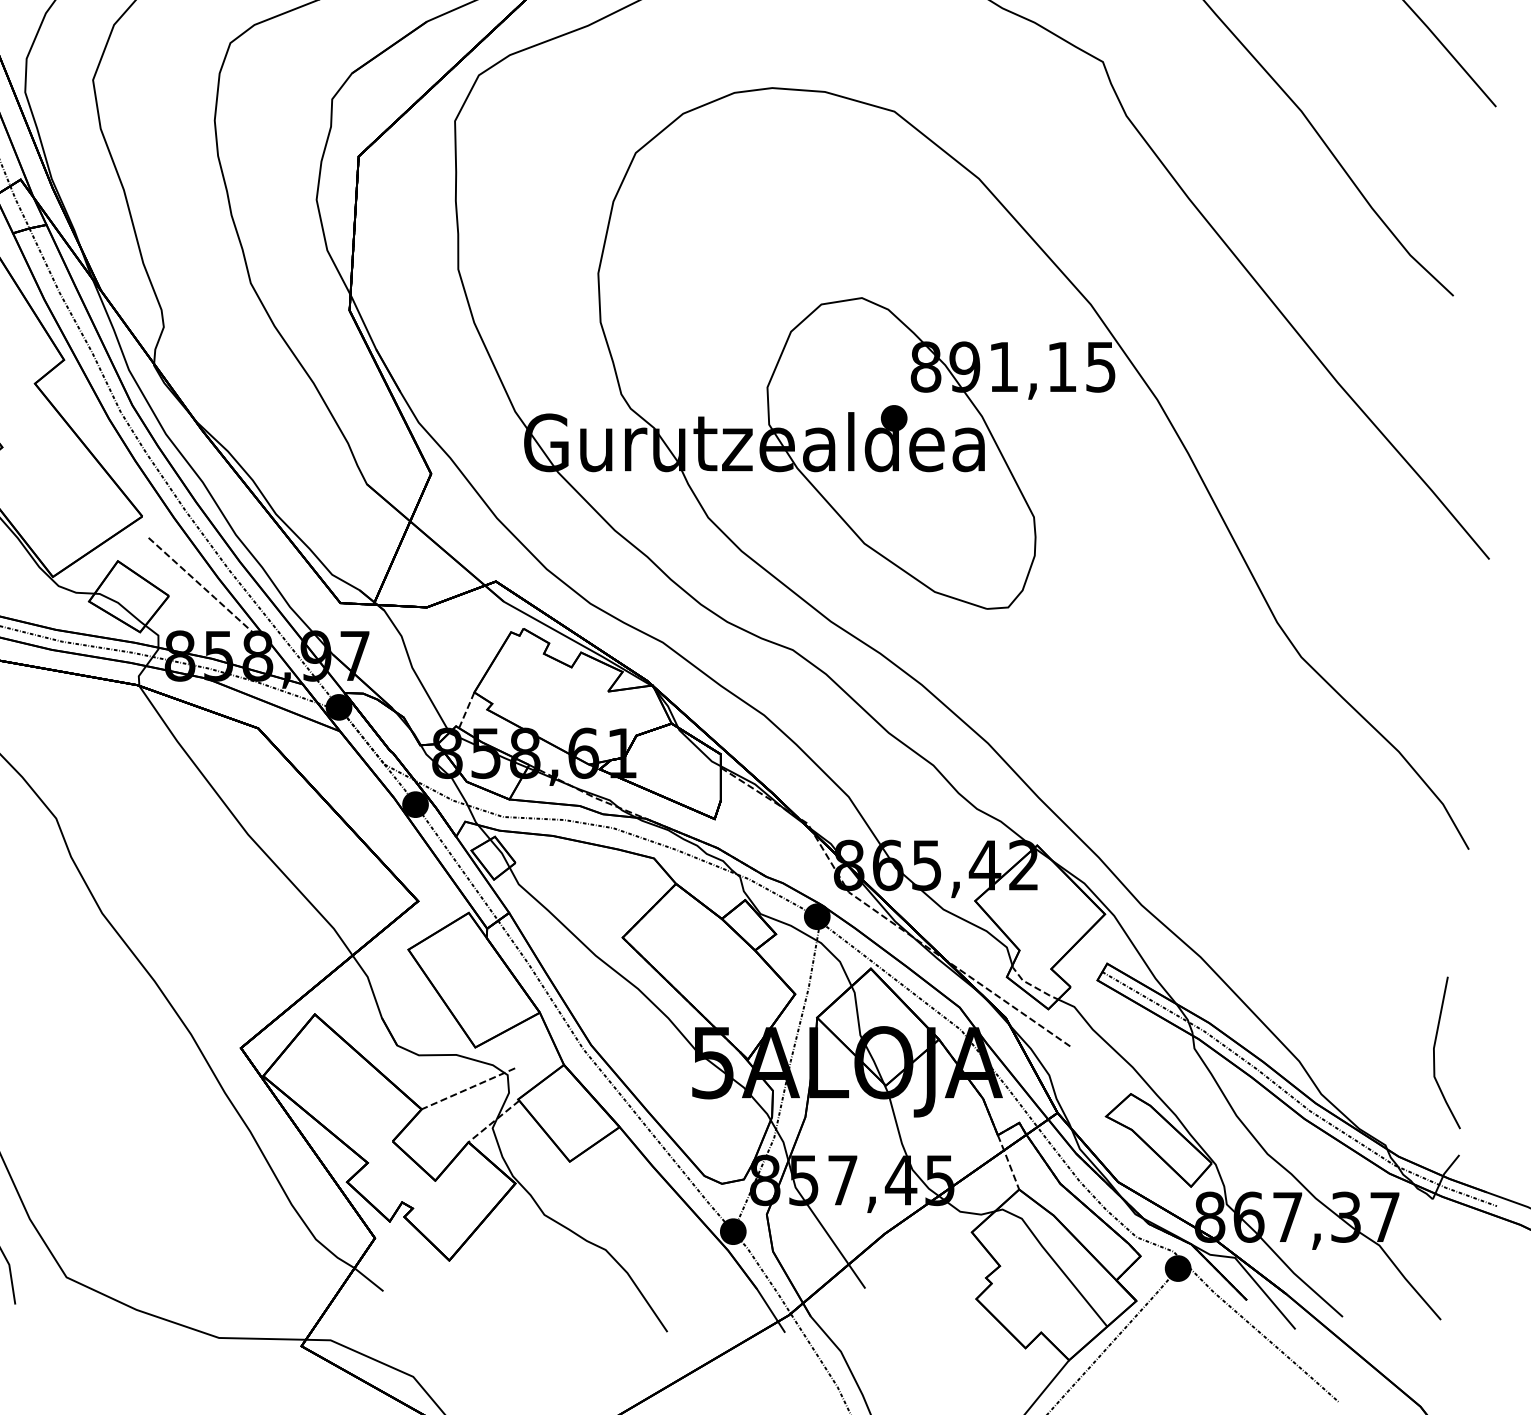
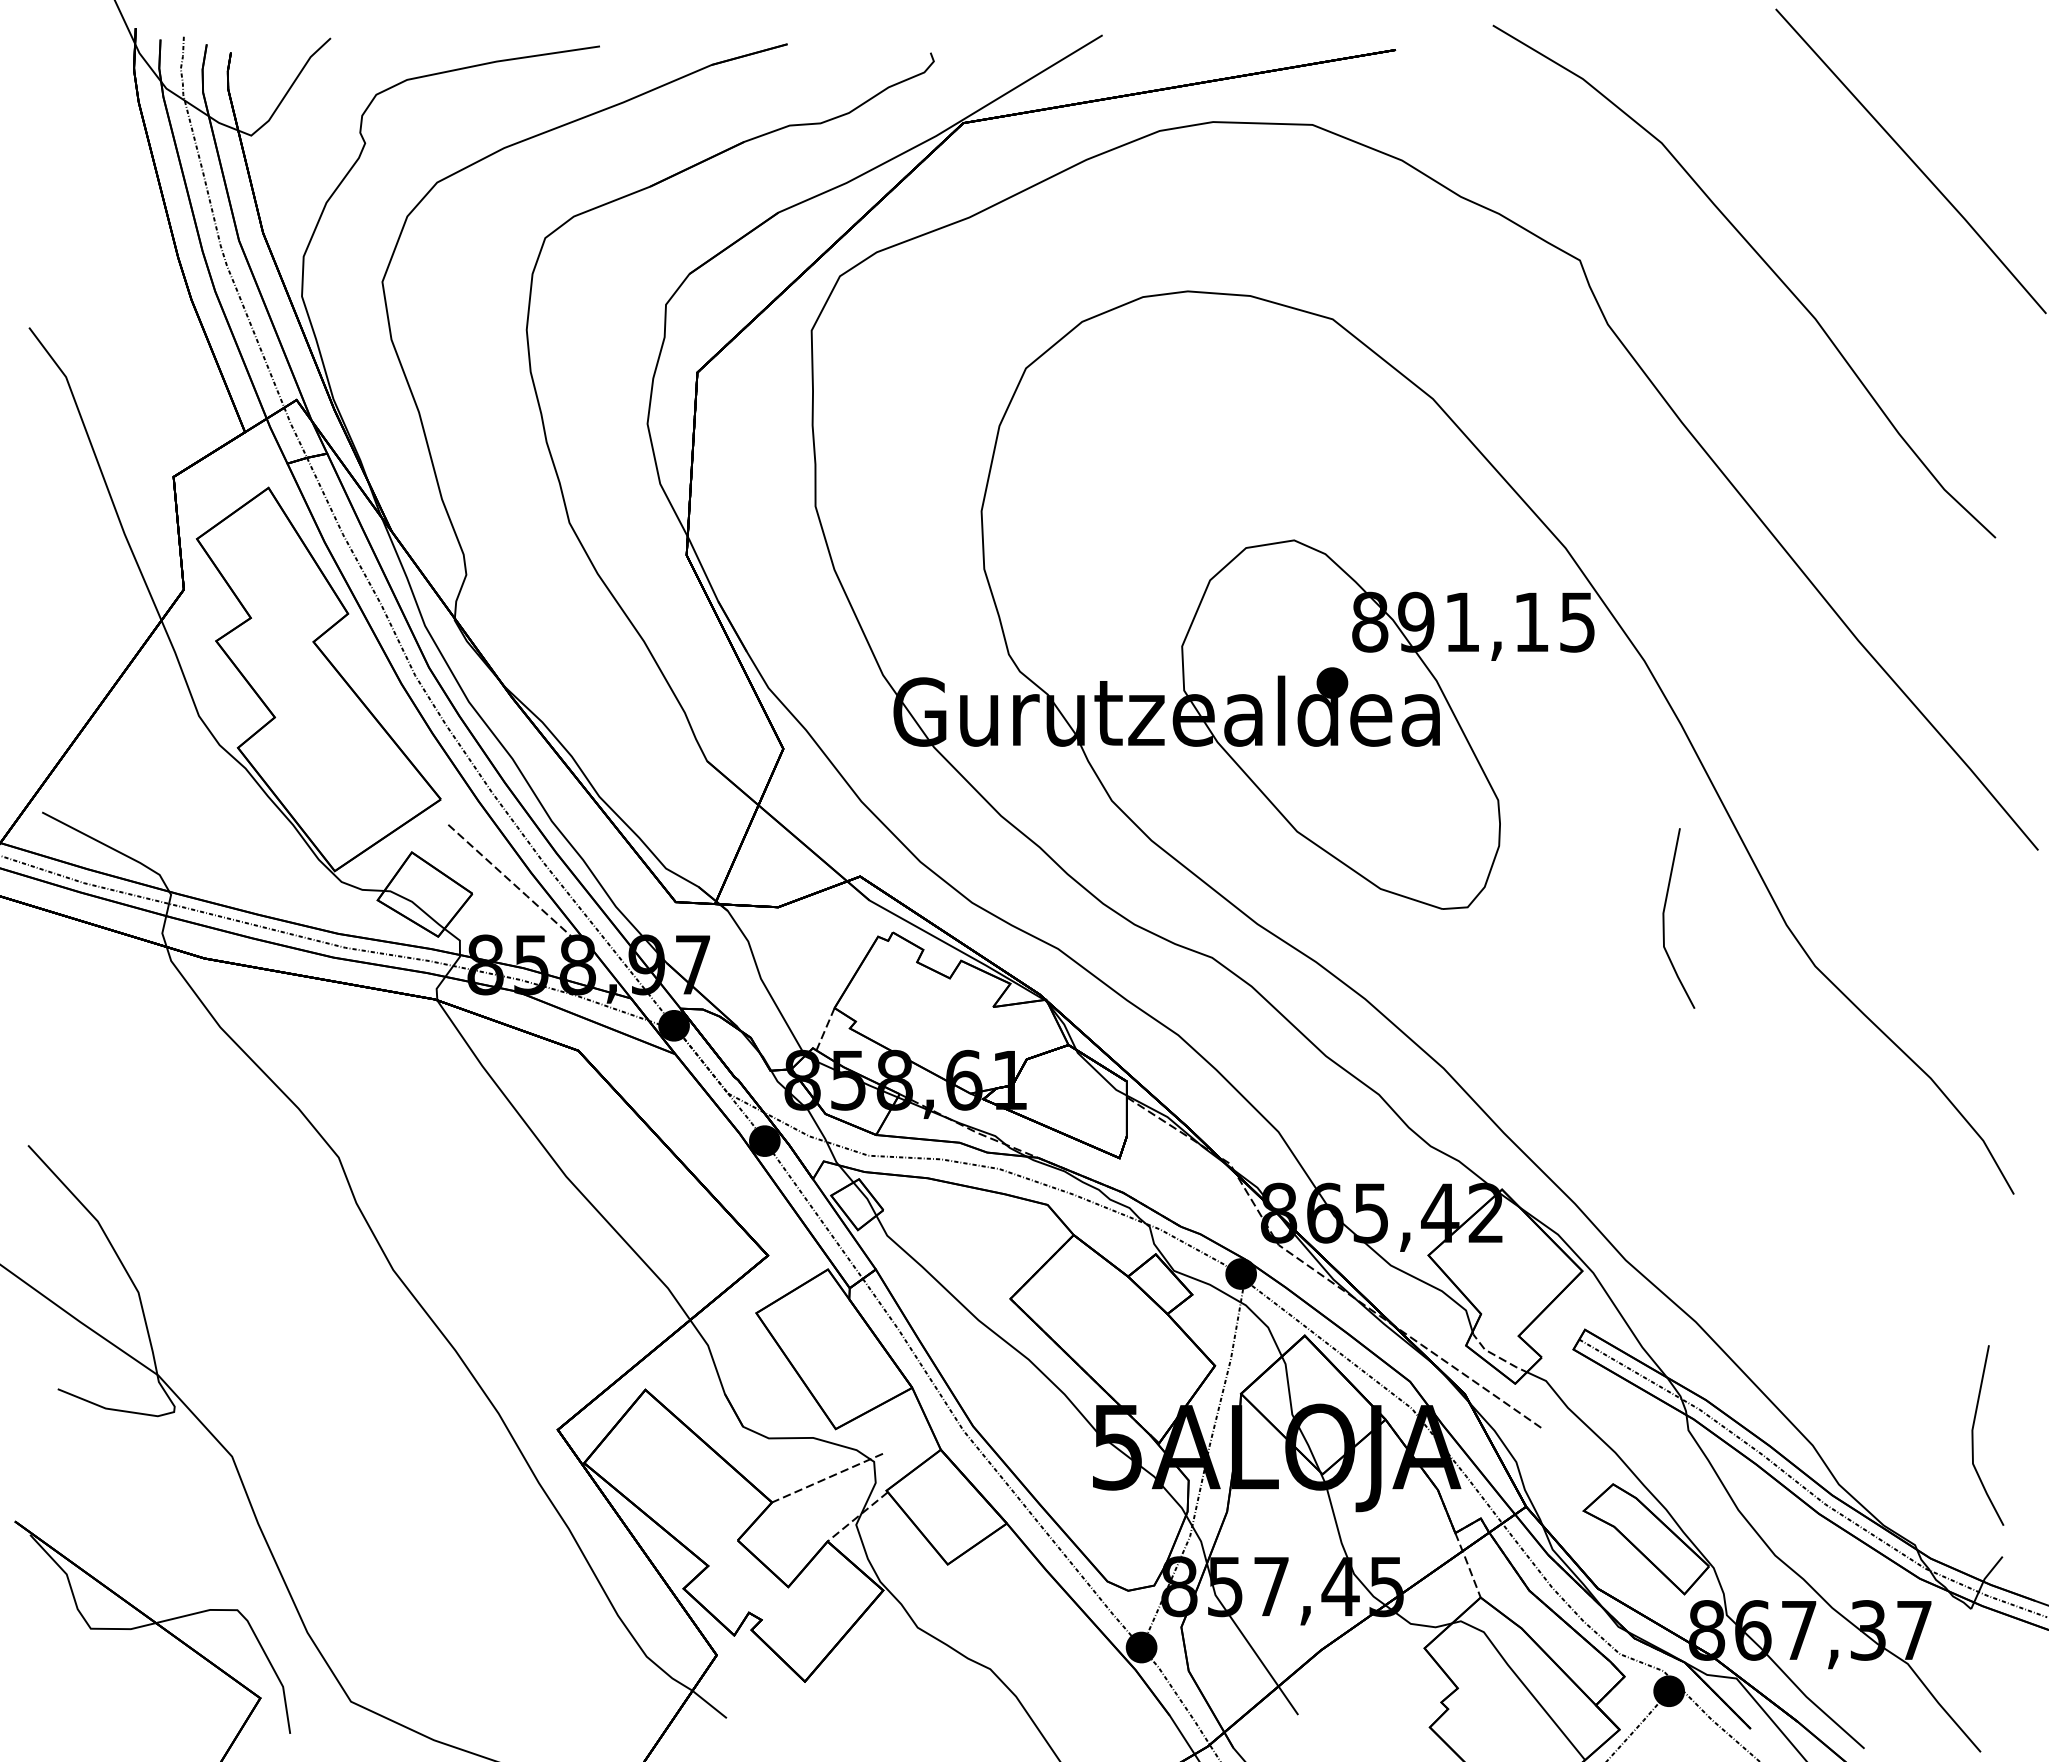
line: (1174, 616) -> (1664, 918), added

